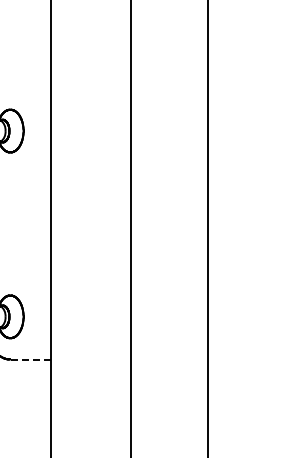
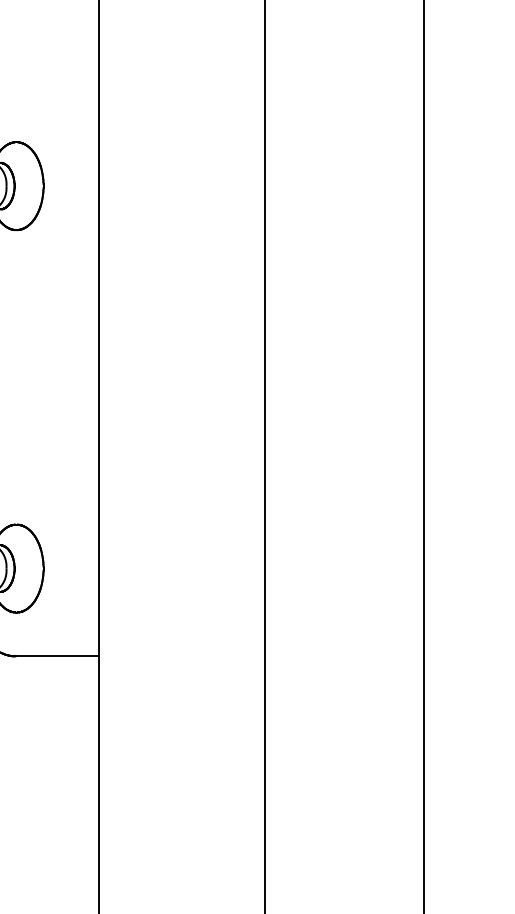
line: (30, 359) -> (57, 656), dashed -> solid

